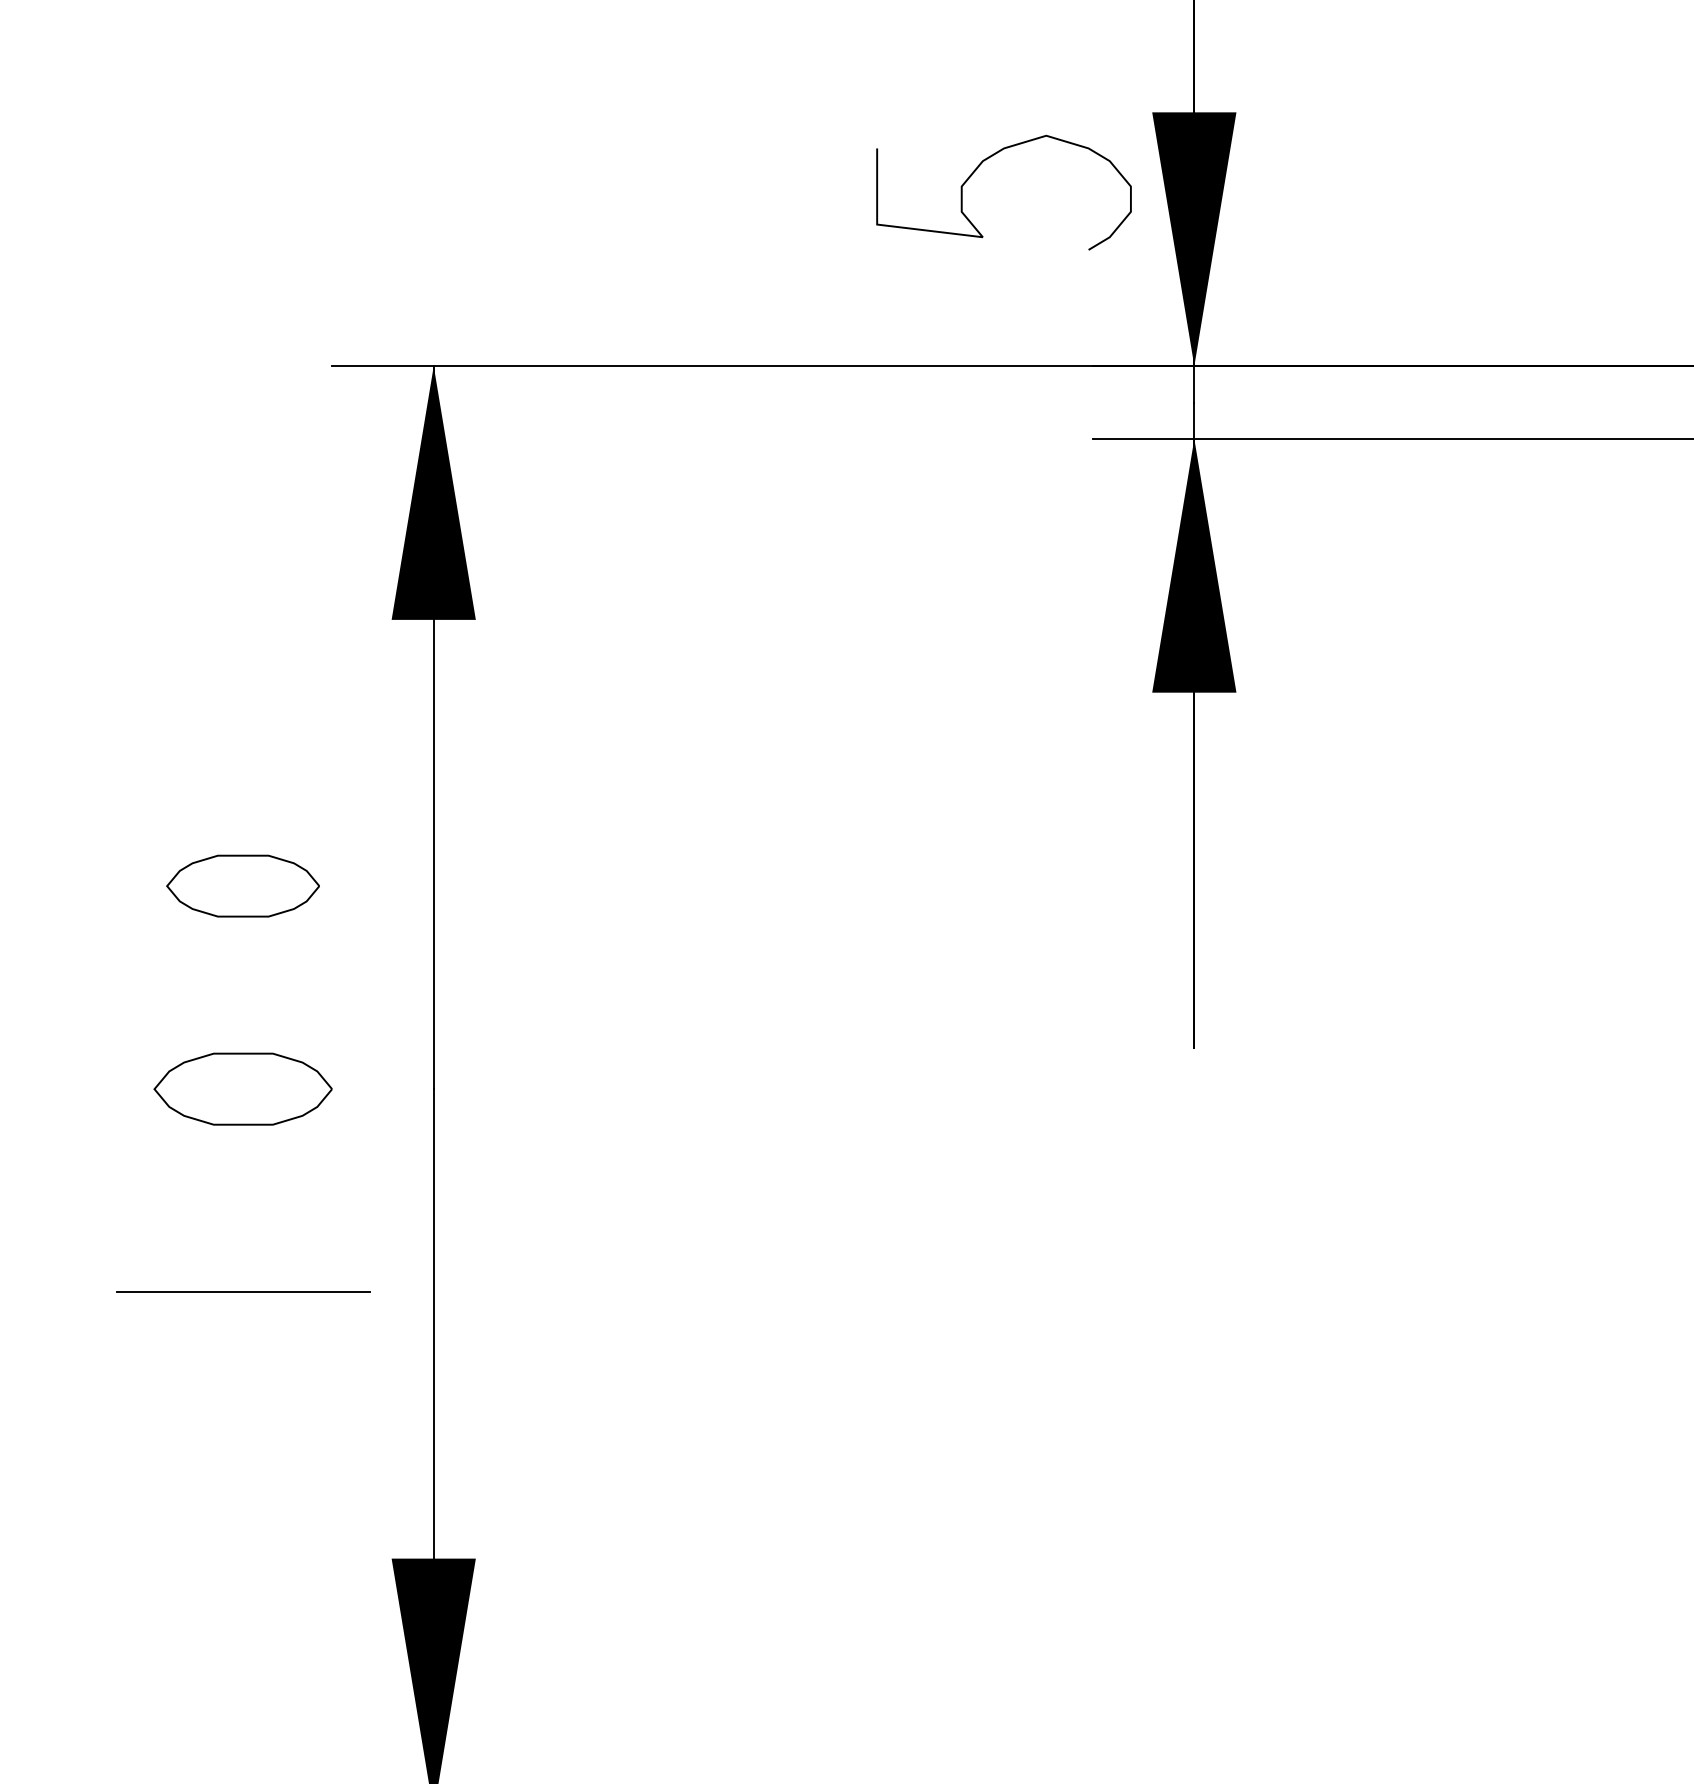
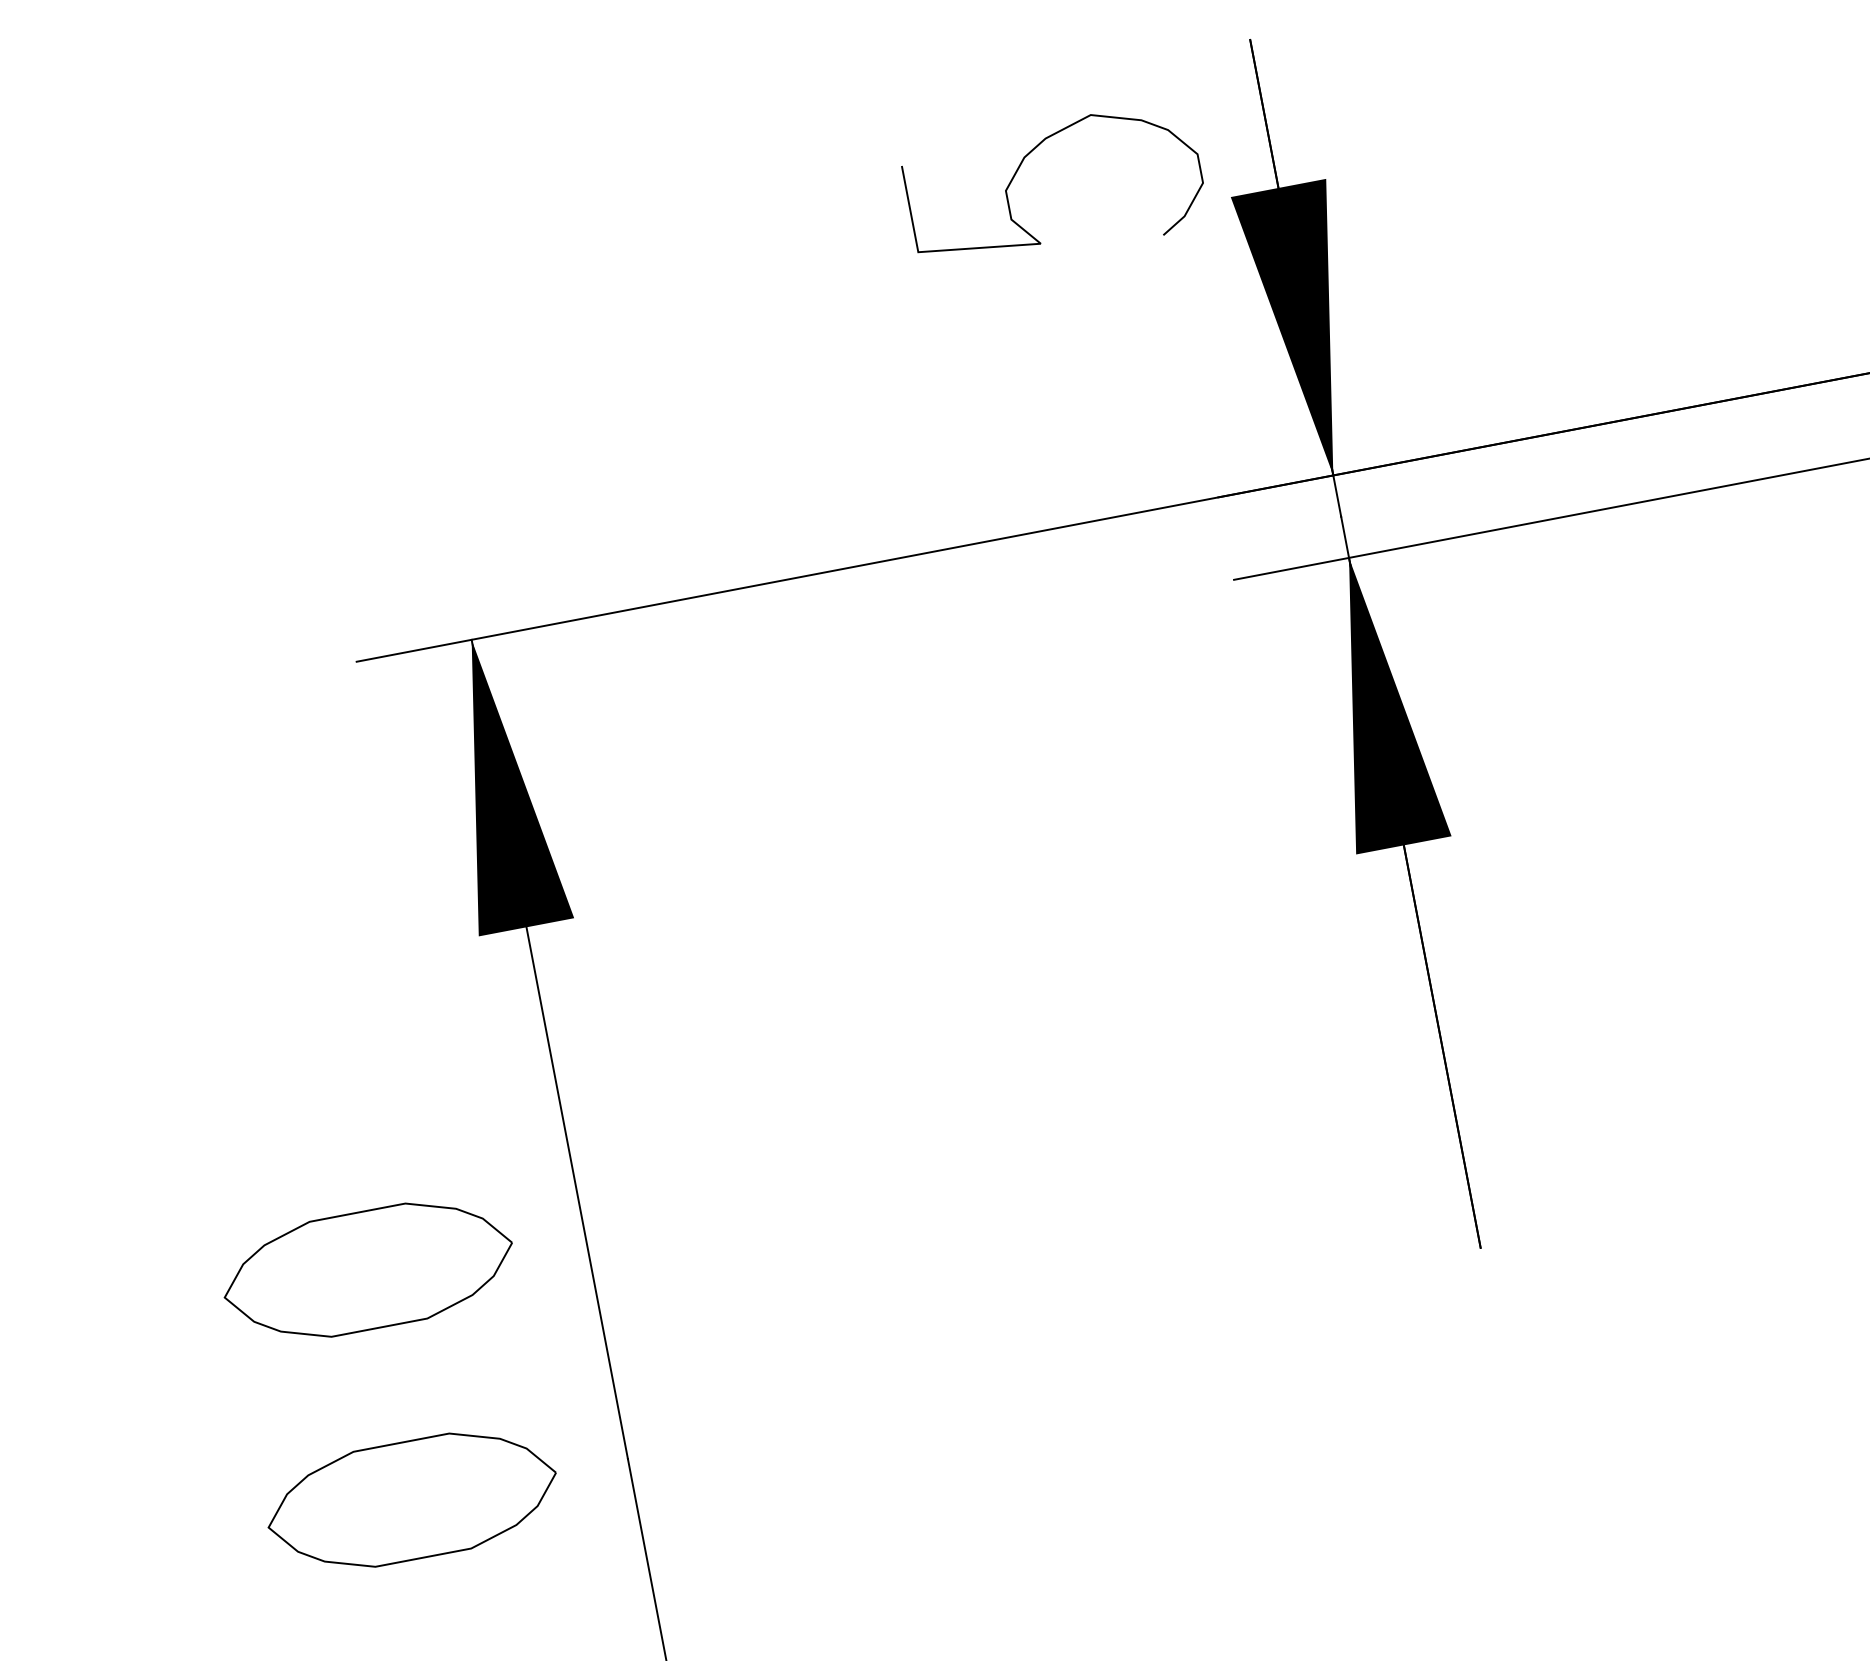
curve: (977, 169) -> (1020, 168), moved
part: (242, 885) -> (367, 1269), size x1.67
part: (242, 1088) -> (411, 1499), size x1.43

